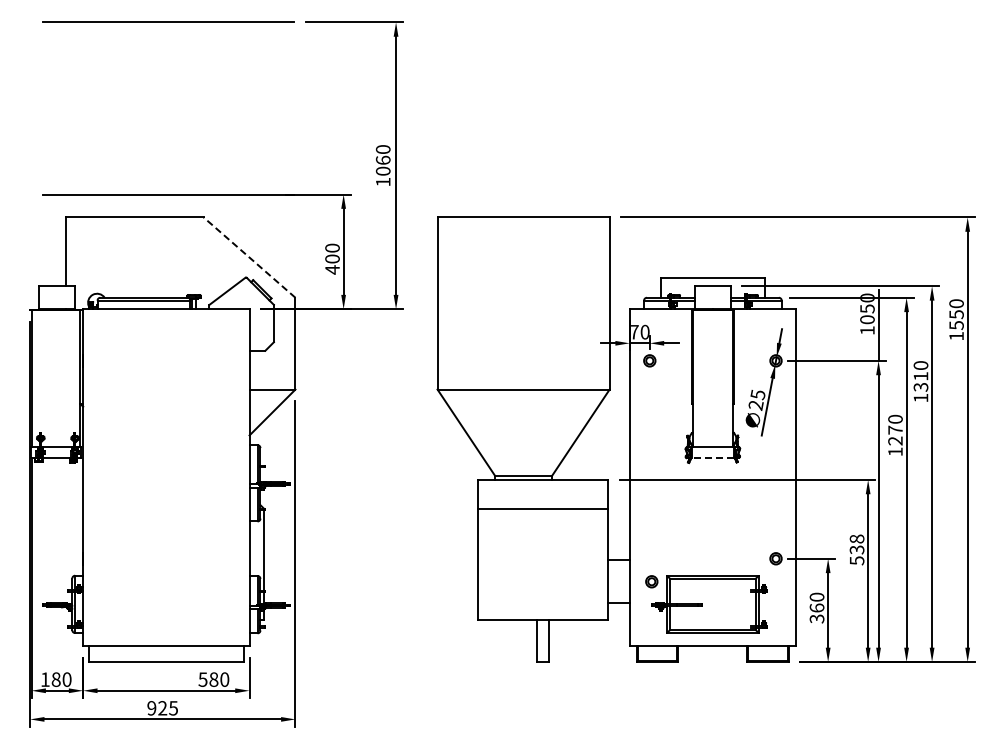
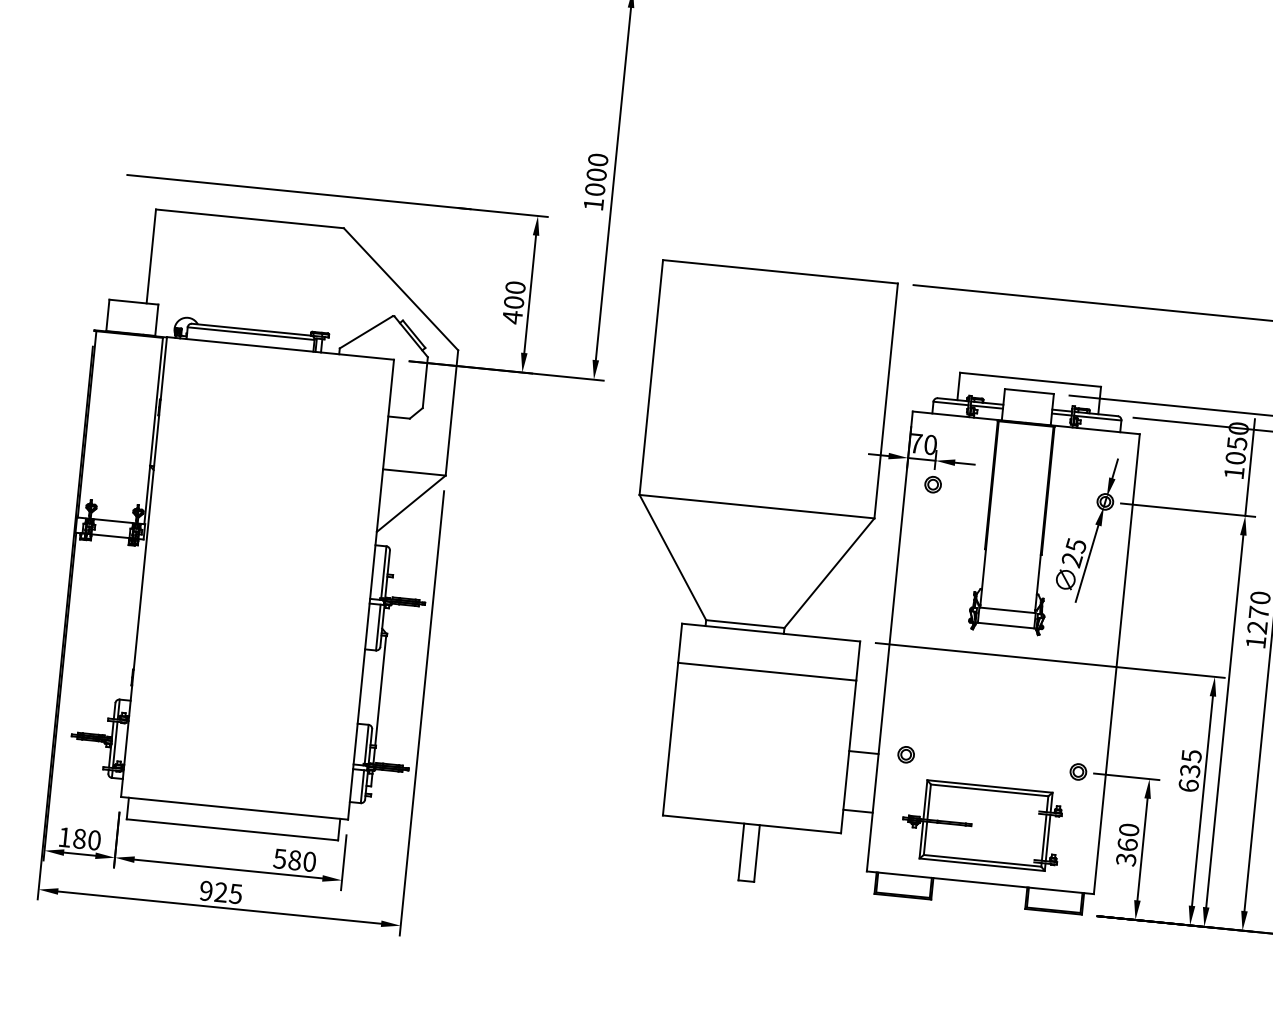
text: (383, 159) -> (597, 173), 1060 -> 1000
line: (249, 257) -> (400, 289), dashed -> solid
line: (712, 457) -> (1005, 625), dashed -> solid
text: (856, 549) -> (1189, 770), 538 -> 635
part: (651, 581) -> (905, 754), moved

